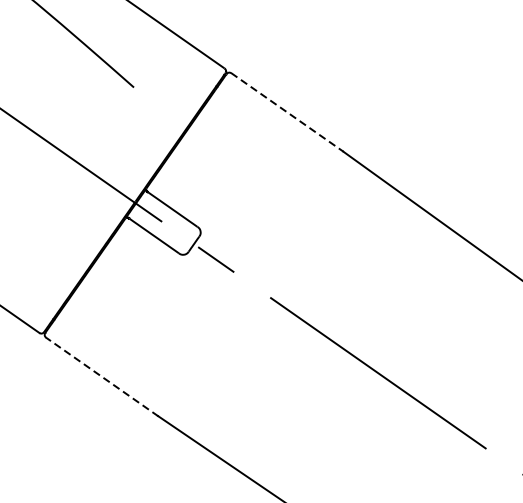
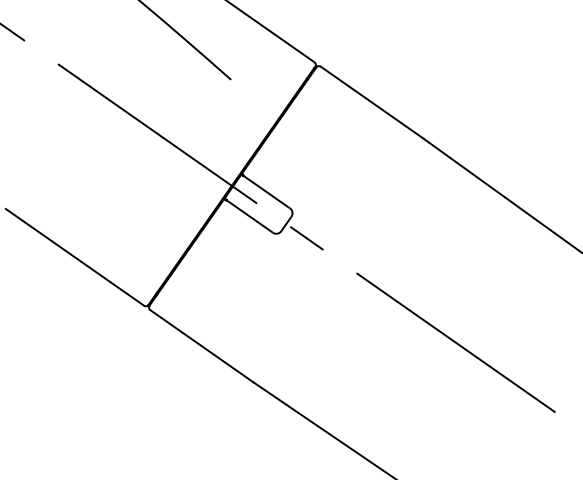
line: (287, 113) -> (372, 103), dashed -> solid
line: (101, 376) -> (201, 345), dashed -> solid

